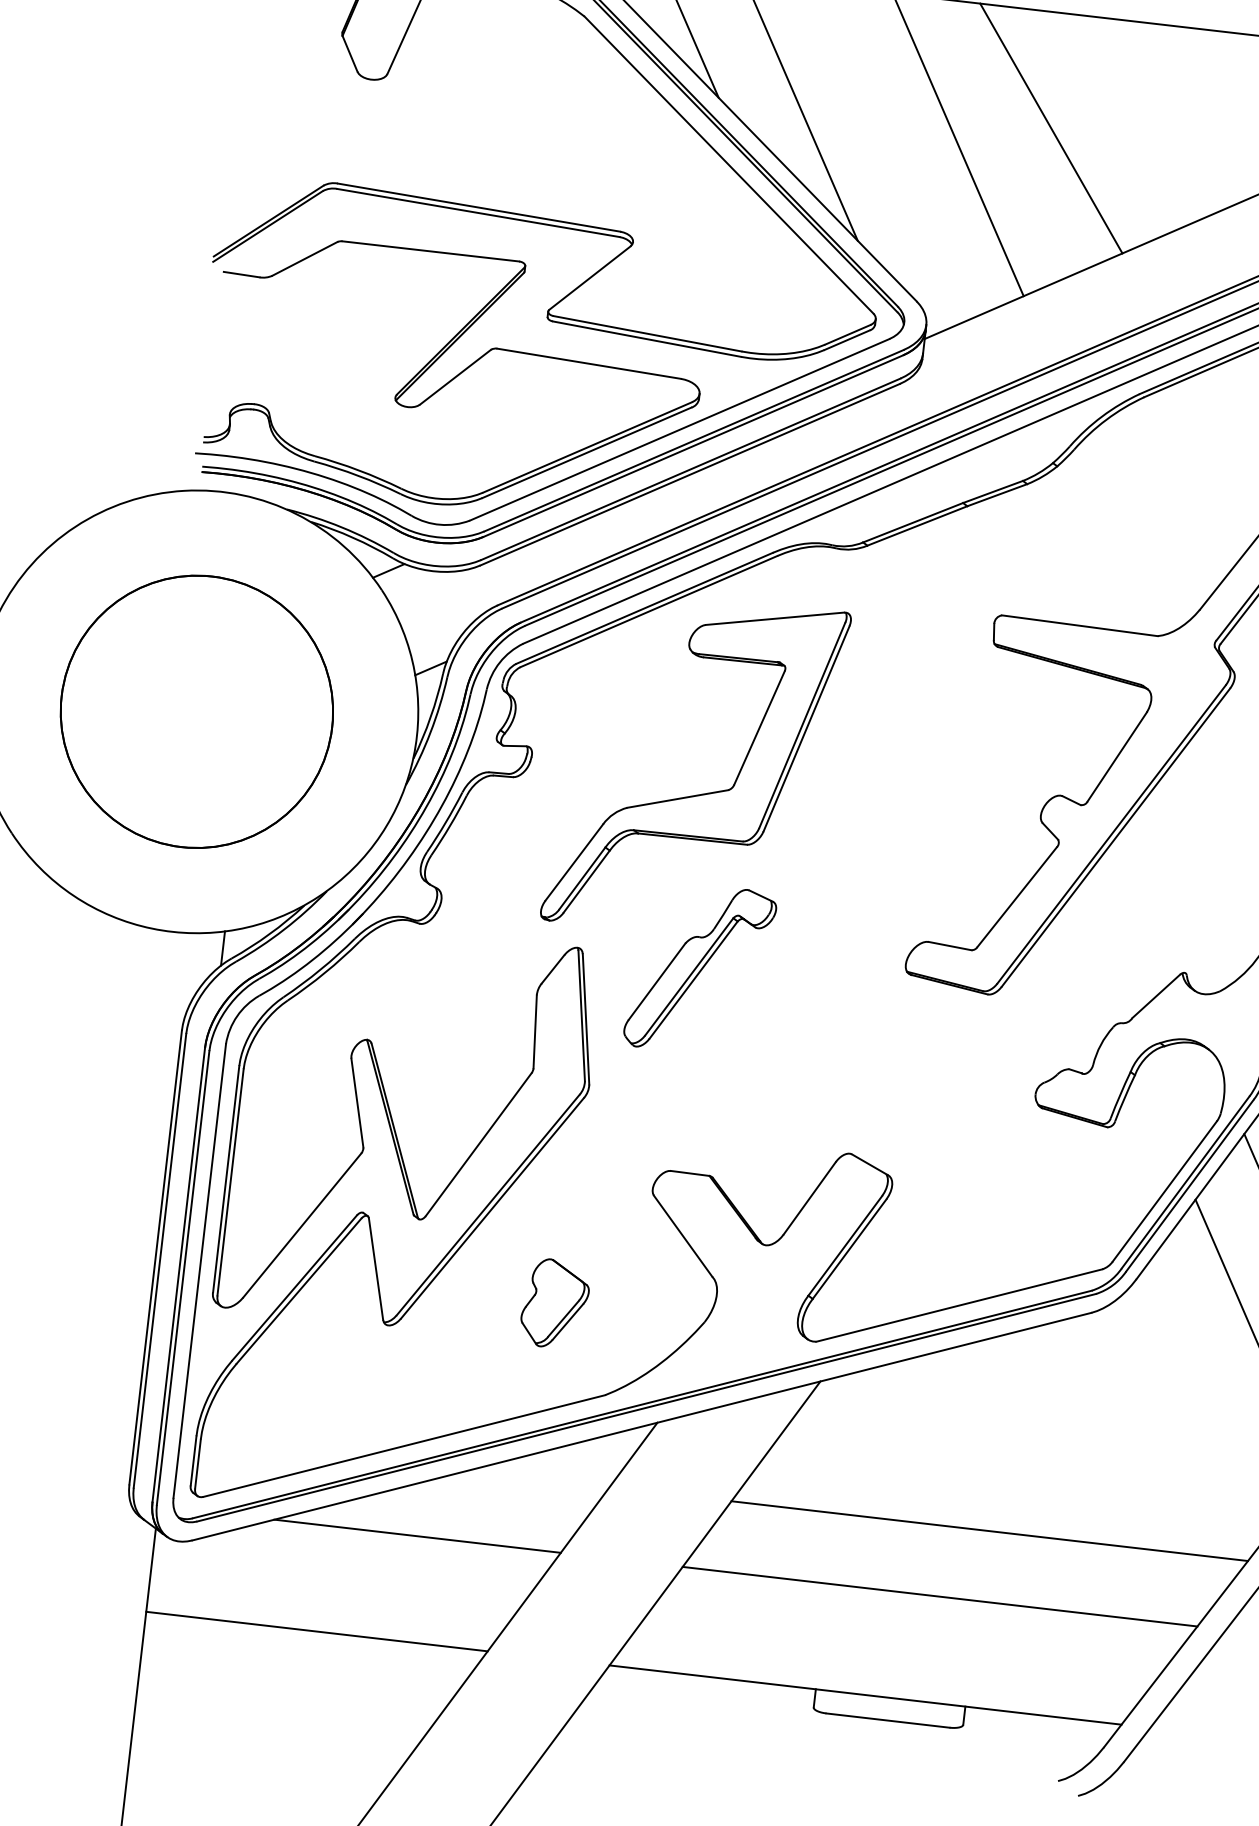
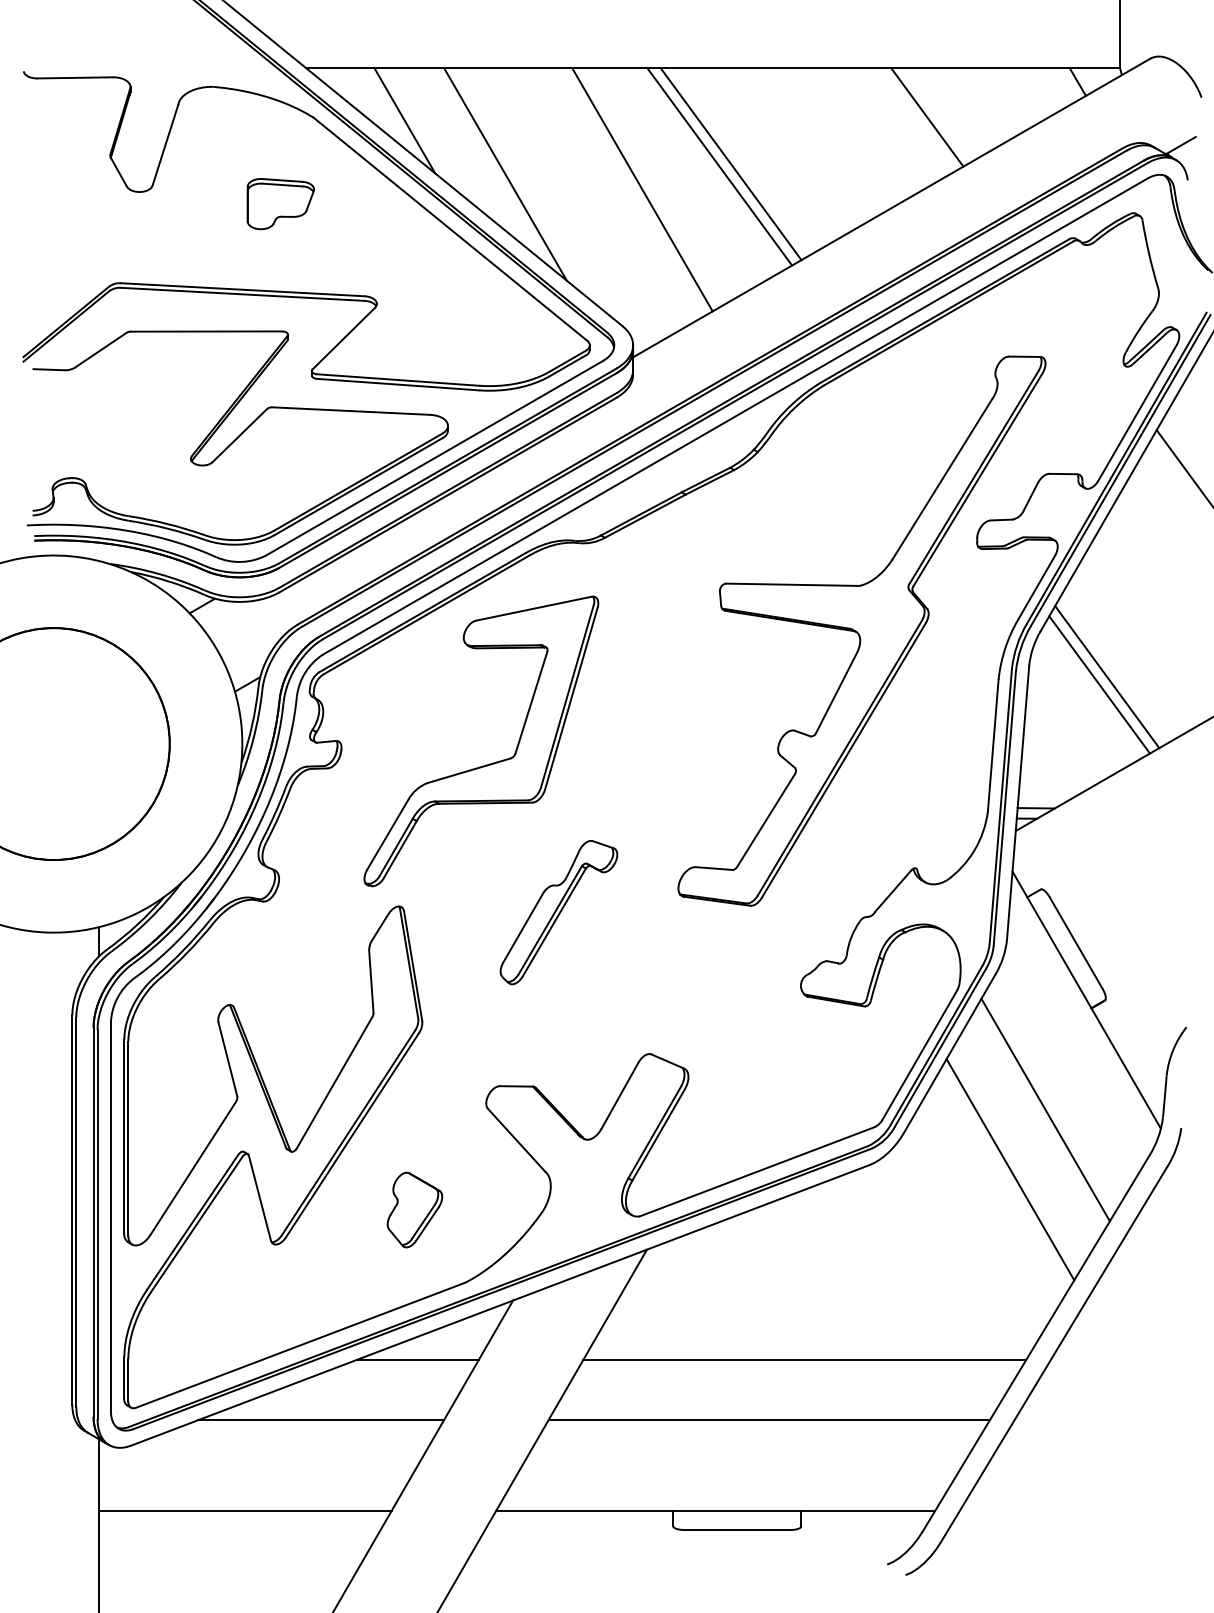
part: (534, 113) -> (280, 204), added
line: (1064, 127) -> (730, 164), added
part: (699, 969) -> (558, 912), moved
line: (538, 1478) -> (417, 1359), added

